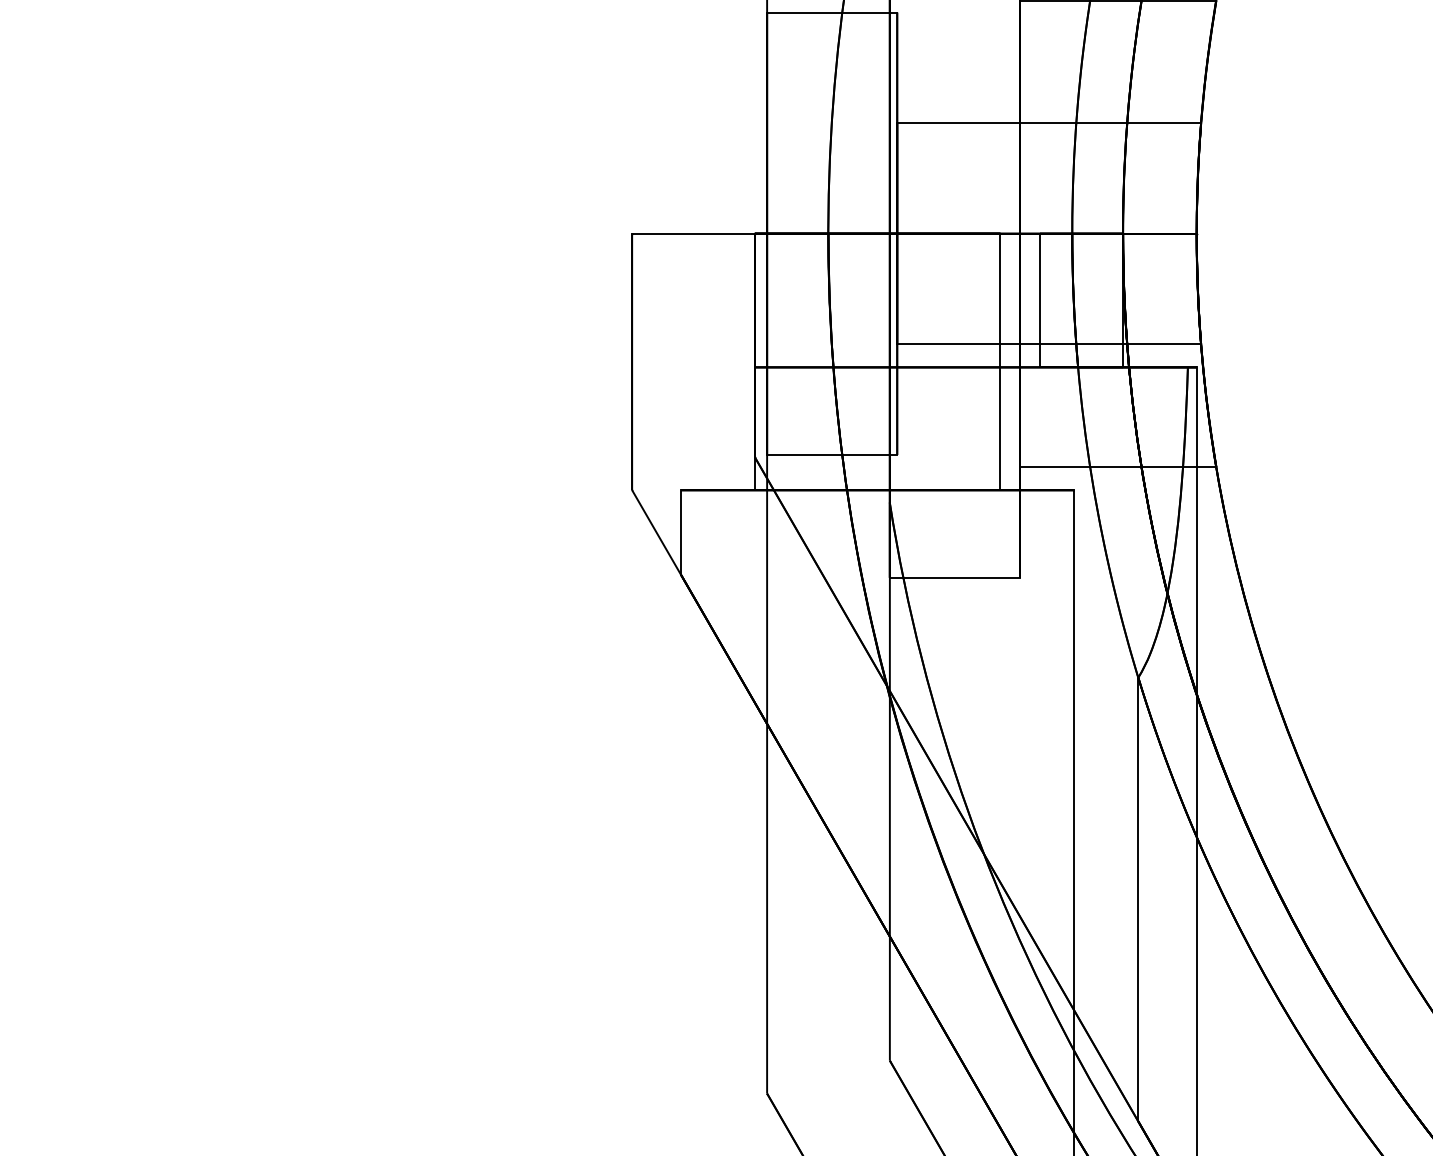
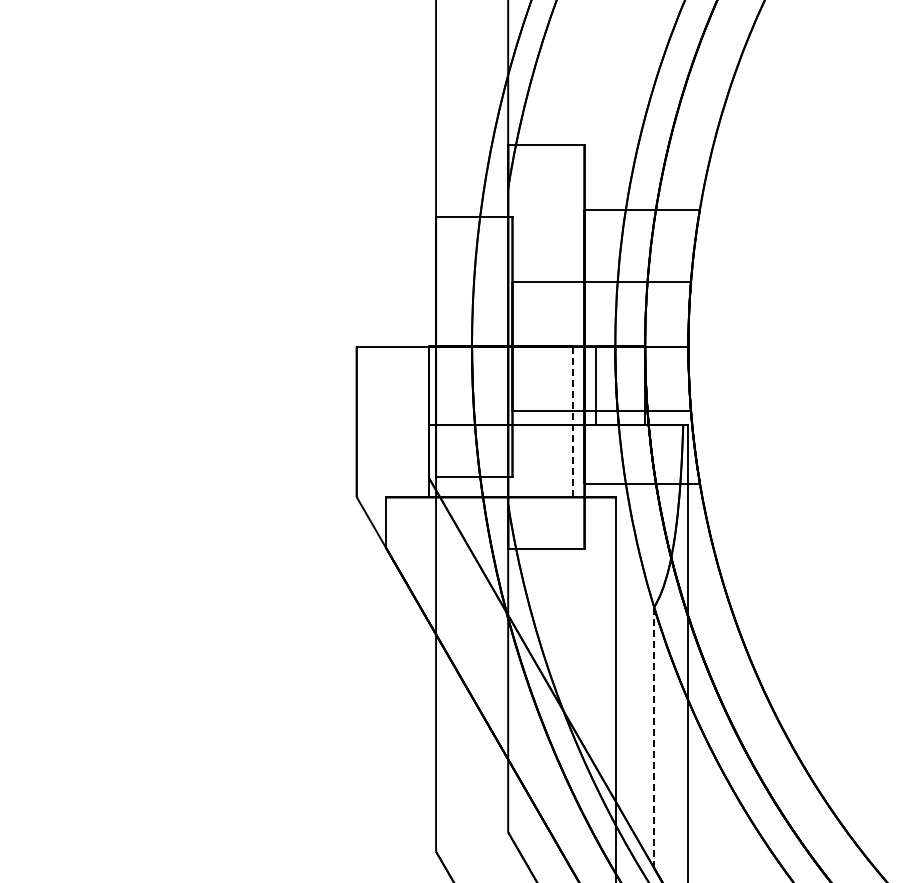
line: (1001, 363) -> (573, 422), solid -> dashed
line: (1138, 899) -> (654, 737), solid -> dashed

